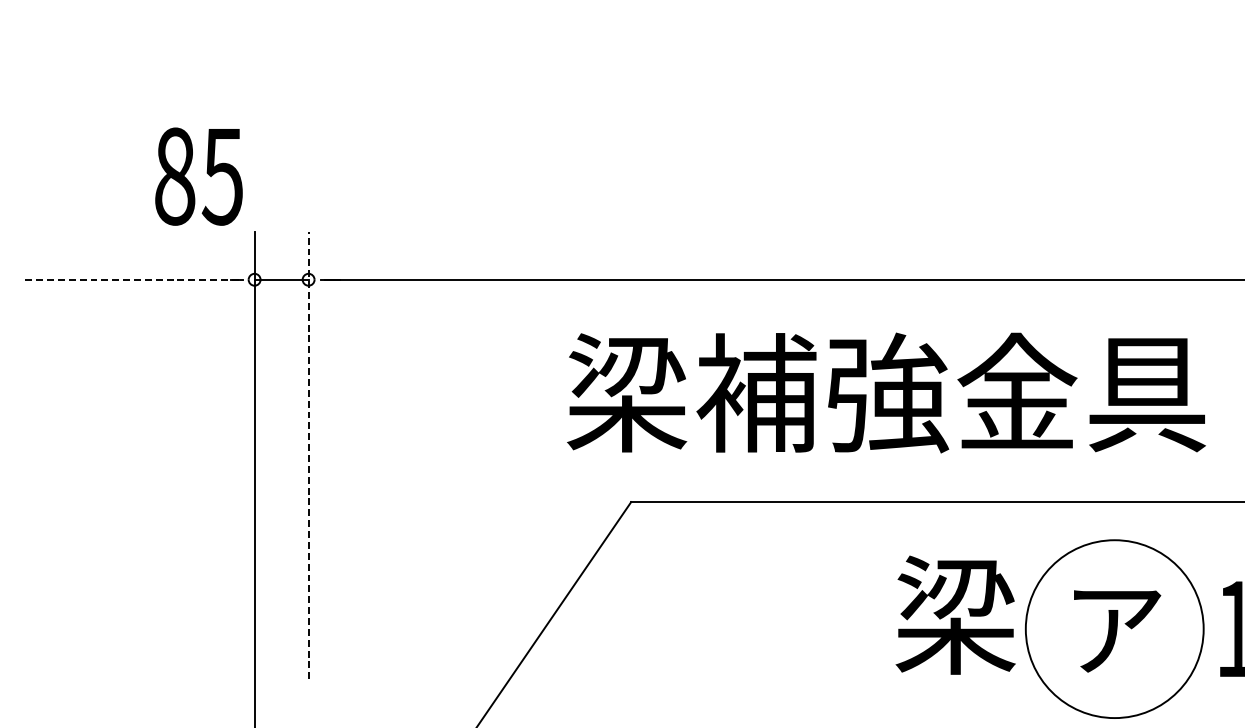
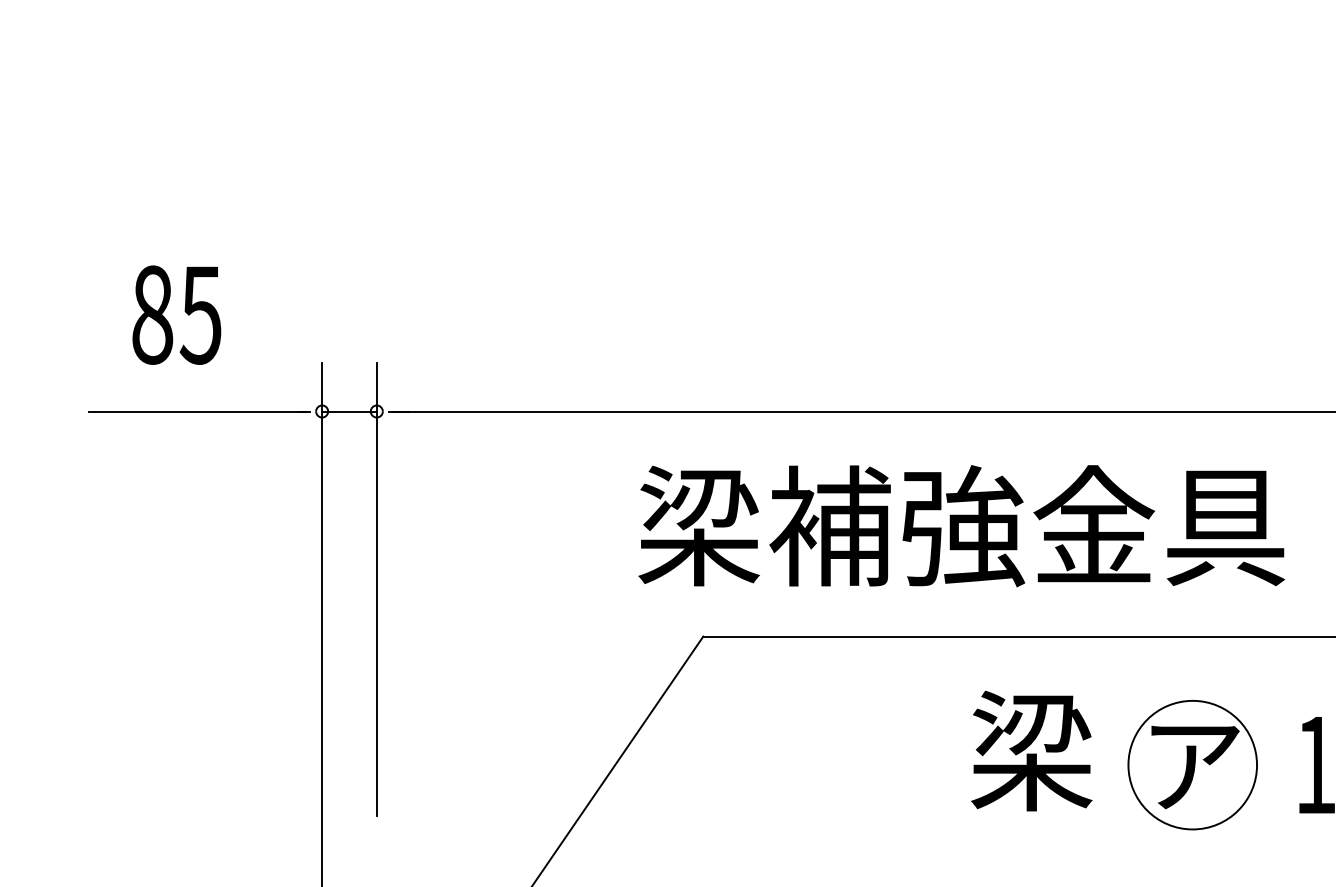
text: (198, 176) -> (176, 314), moved
line: (131, 279) -> (197, 411), dashed -> solid
line: (308, 455) -> (376, 589), dashed -> solid
circle: (1114, 628) -> (1192, 764), size x0.71

